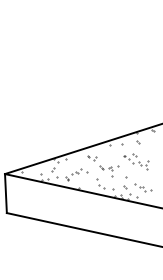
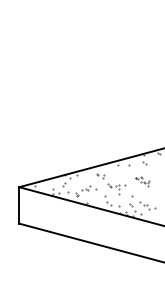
part: (136, 161) -> (142, 181), size x0.6

